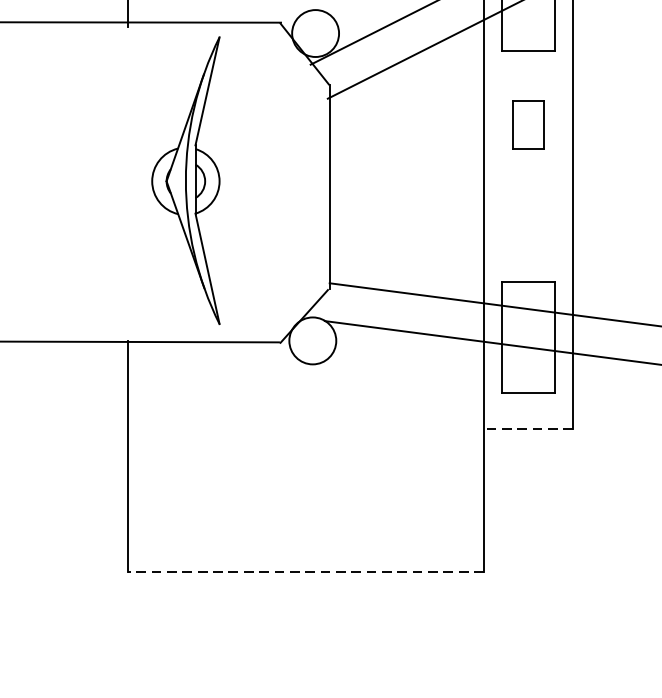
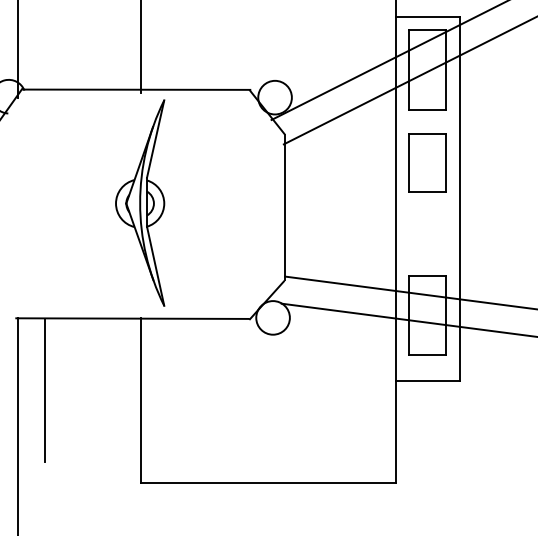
part: (528, 124) -> (427, 162), size x1.67
part: (186, 179) -> (140, 202), moved
line: (528, 428) -> (427, 380), dashed -> solid
line: (305, 572) -> (267, 483), dashed -> solid

